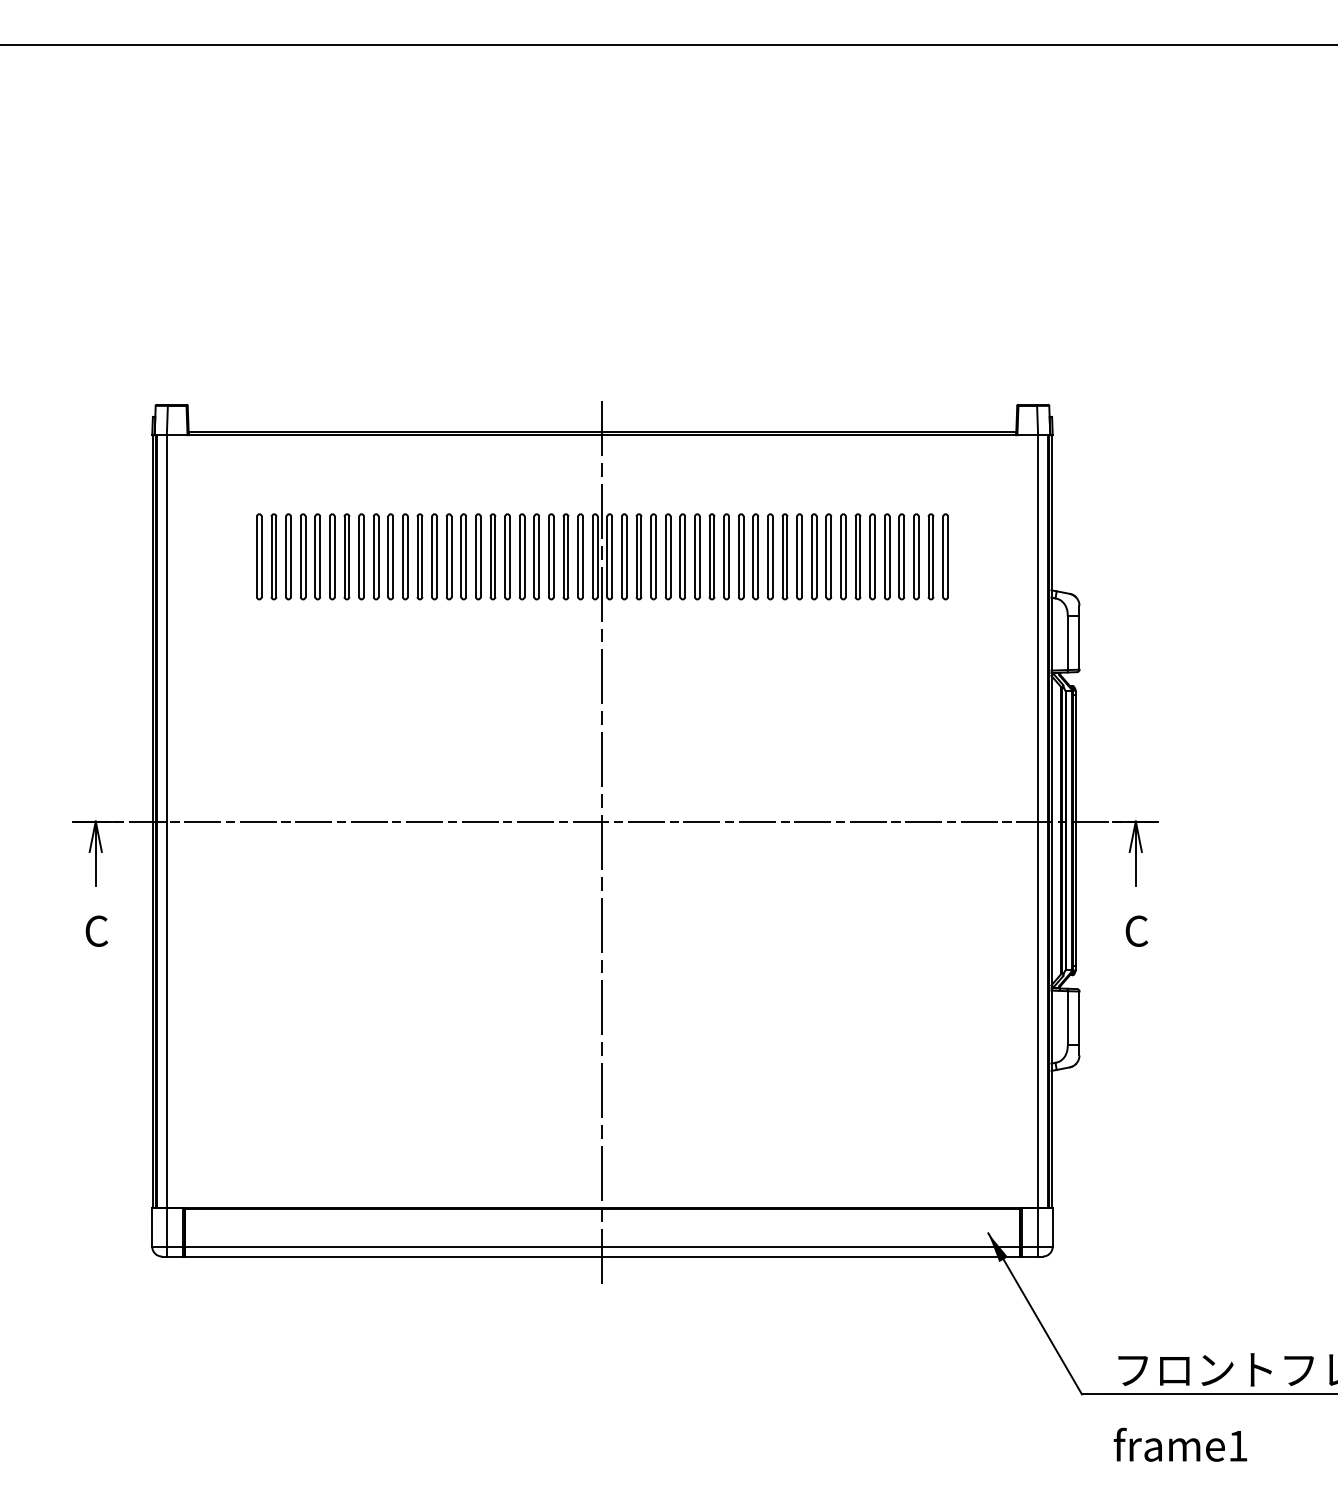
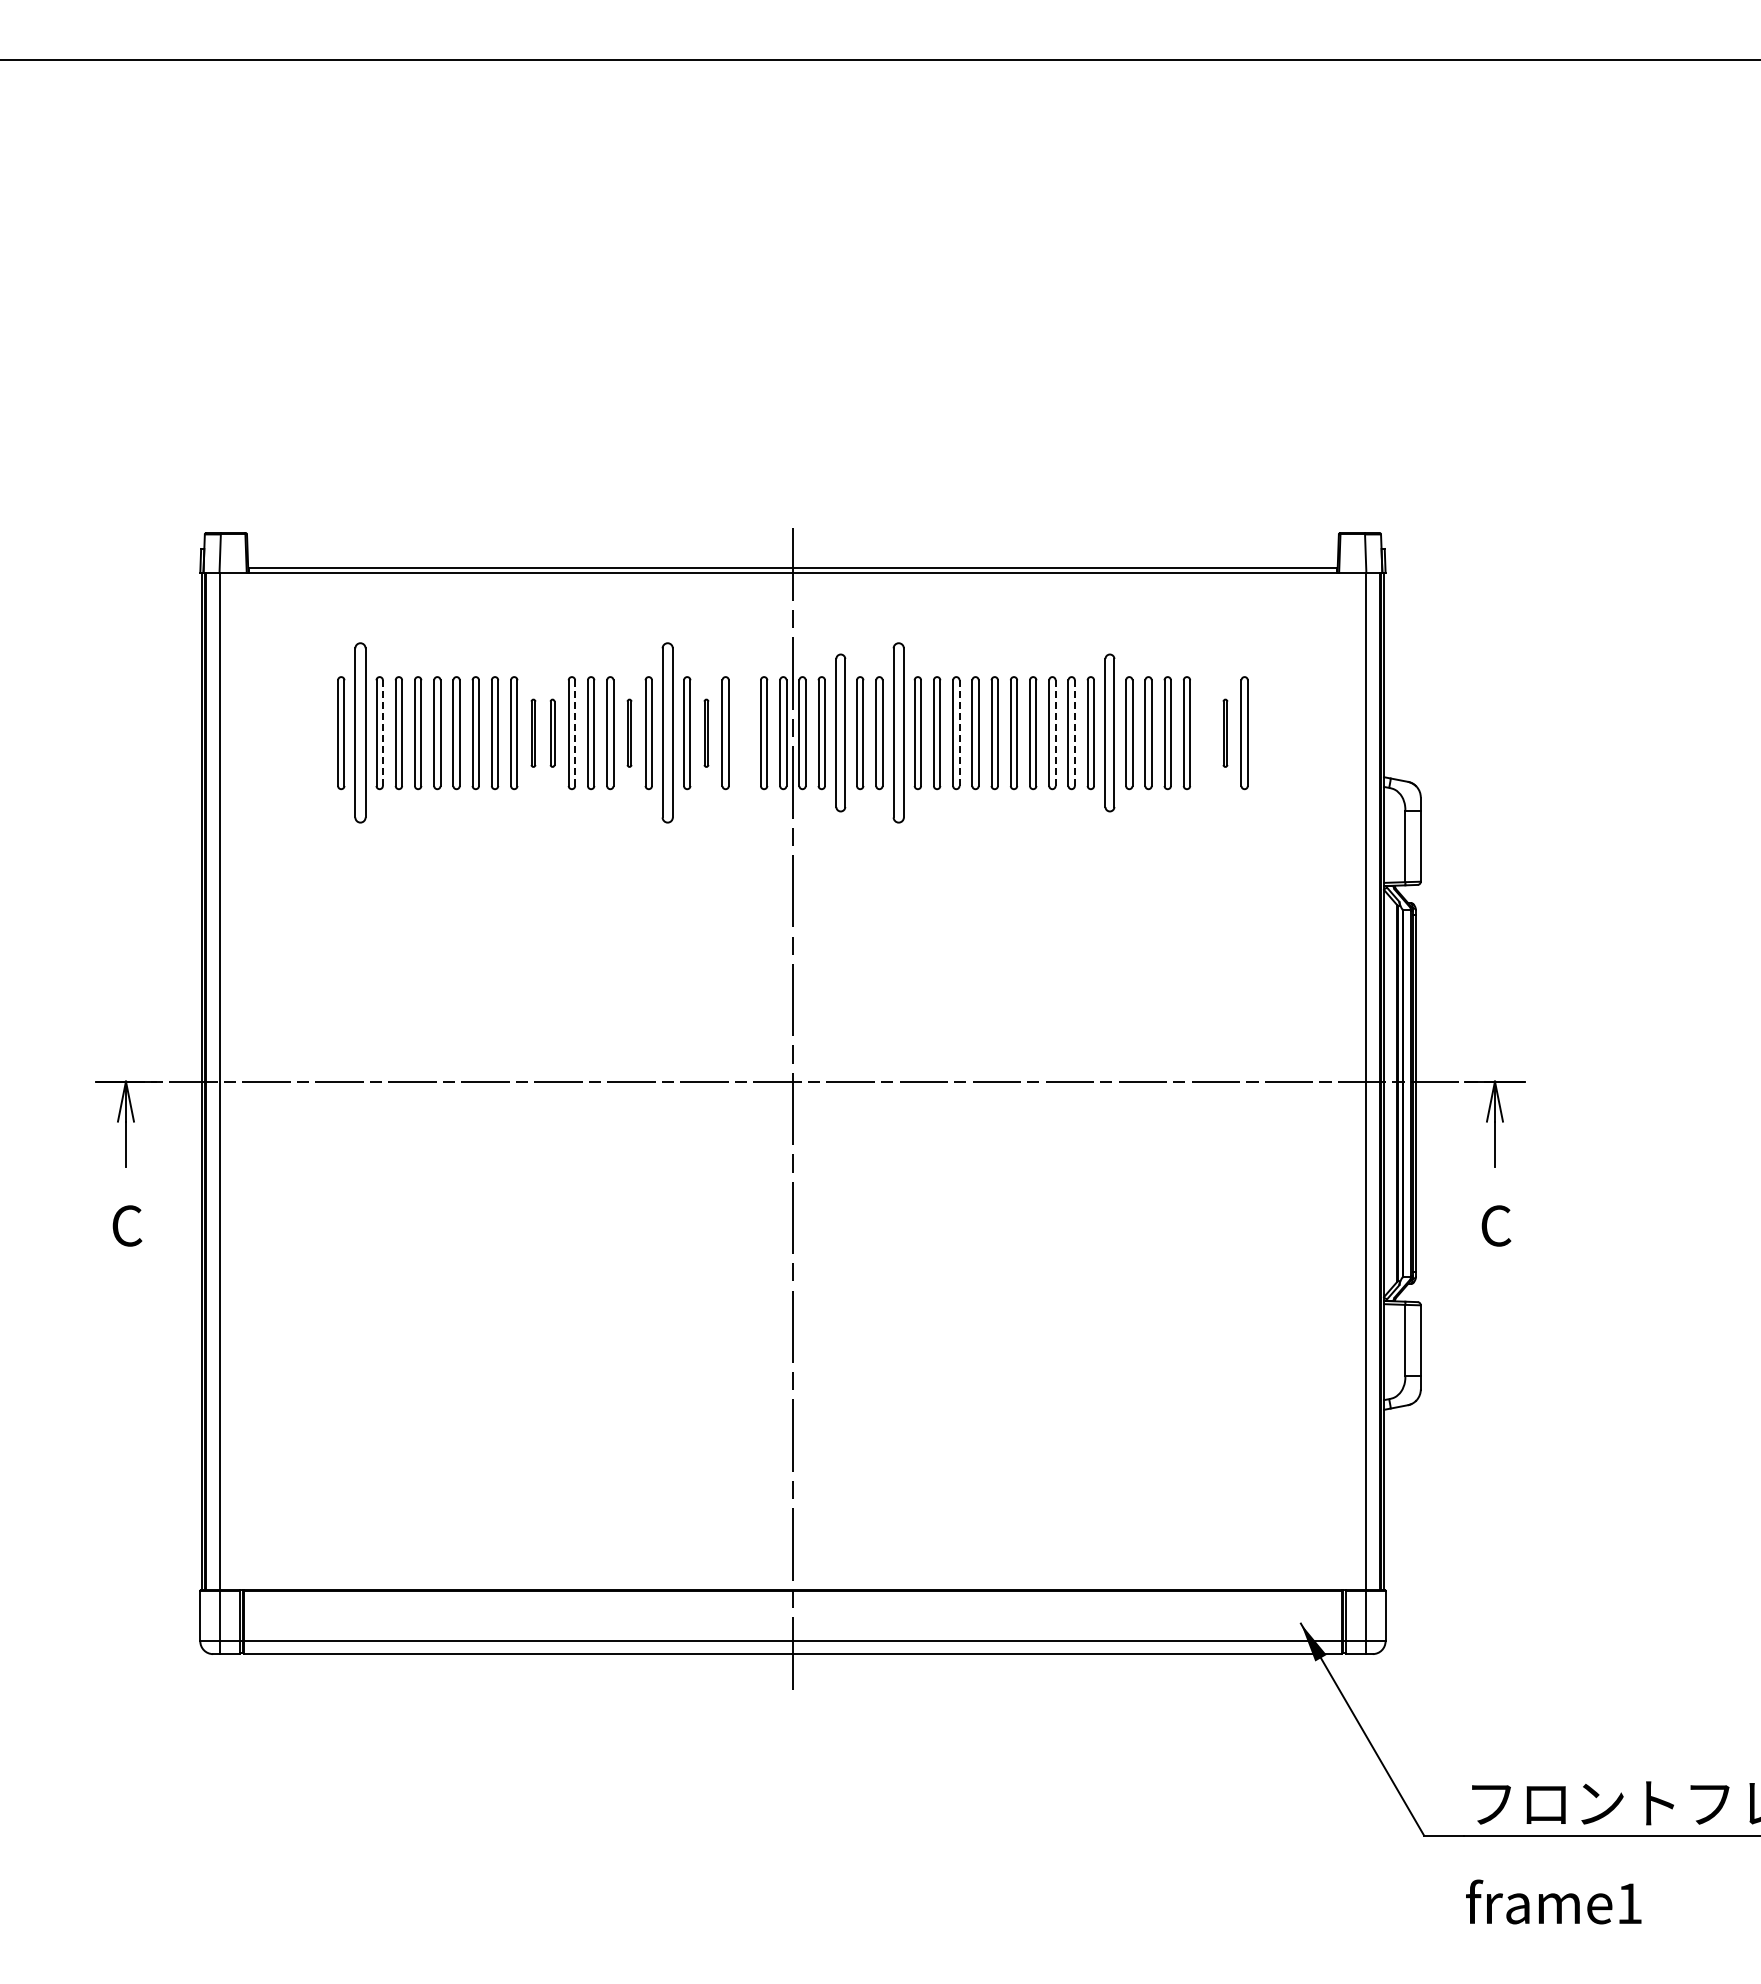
part: (273, 557) -> (360, 733), size x1.6
line: (290, 557) -> (382, 733), solid -> dashed
part: (405, 557) -> (533, 733), size x0.6
part: (419, 557) -> (552, 733), size x0.6
line: (437, 557) -> (575, 733), solid -> dashed
part: (478, 557) -> (629, 733), size x0.6
part: (507, 557) -> (668, 733), size x1.6
part: (536, 557) -> (706, 733), size x0.6
part: (565, 557) -> (744, 733), removed
part: (639, 557) -> (841, 733), size x1.4
part: (682, 557) -> (898, 733), size x1.6
line: (729, 557) -> (959, 733), solid -> dashed
line: (801, 557) -> (1055, 733), solid -> dashed
line: (816, 557) -> (1074, 733), solid -> dashed
part: (843, 557) -> (1110, 733), size x1.4
part: (916, 557) -> (1206, 733), removed
part: (931, 557) -> (1225, 733), size x0.6

